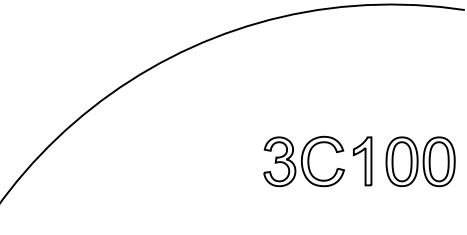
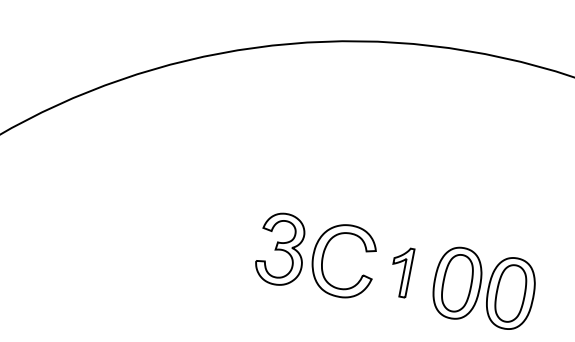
part: (362, 161) -> (400, 271), size x0.7

